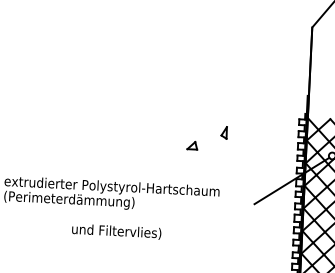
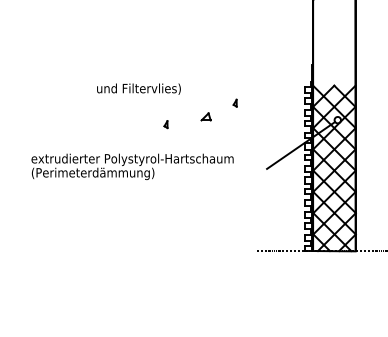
part: (223, 131) -> (234, 102), size x0.62
part: (148, 151) -> (165, 124), added
text: (116, 231) -> (138, 88), moved

